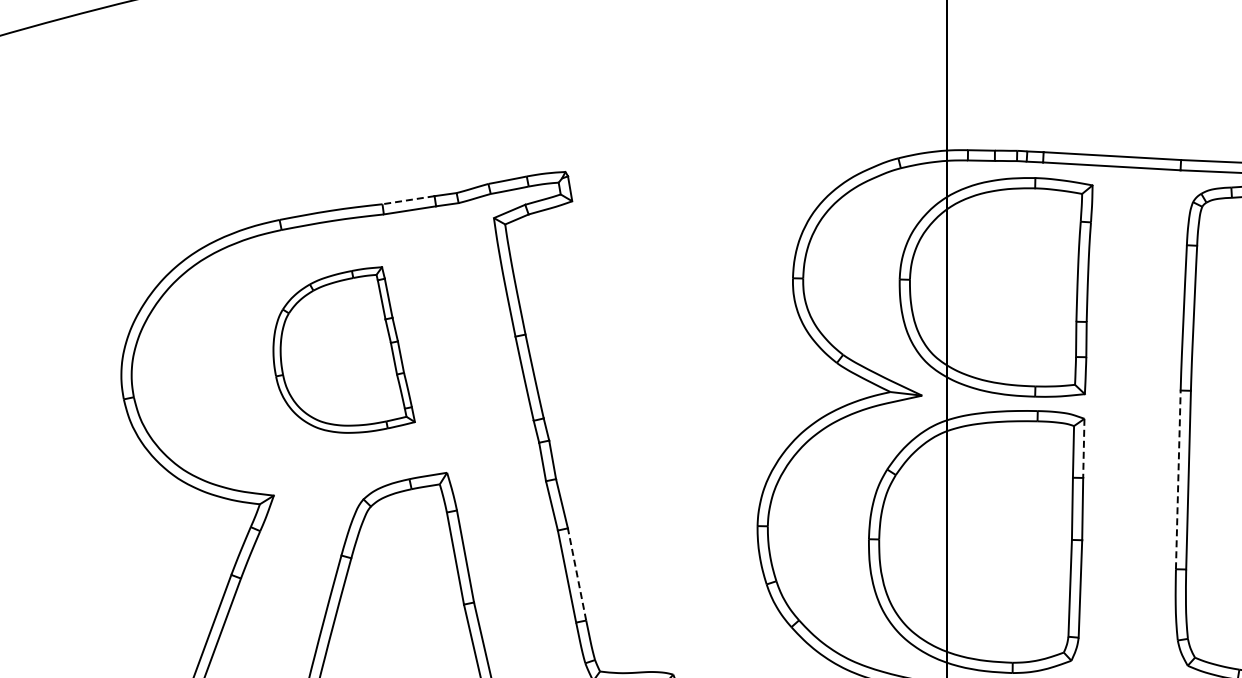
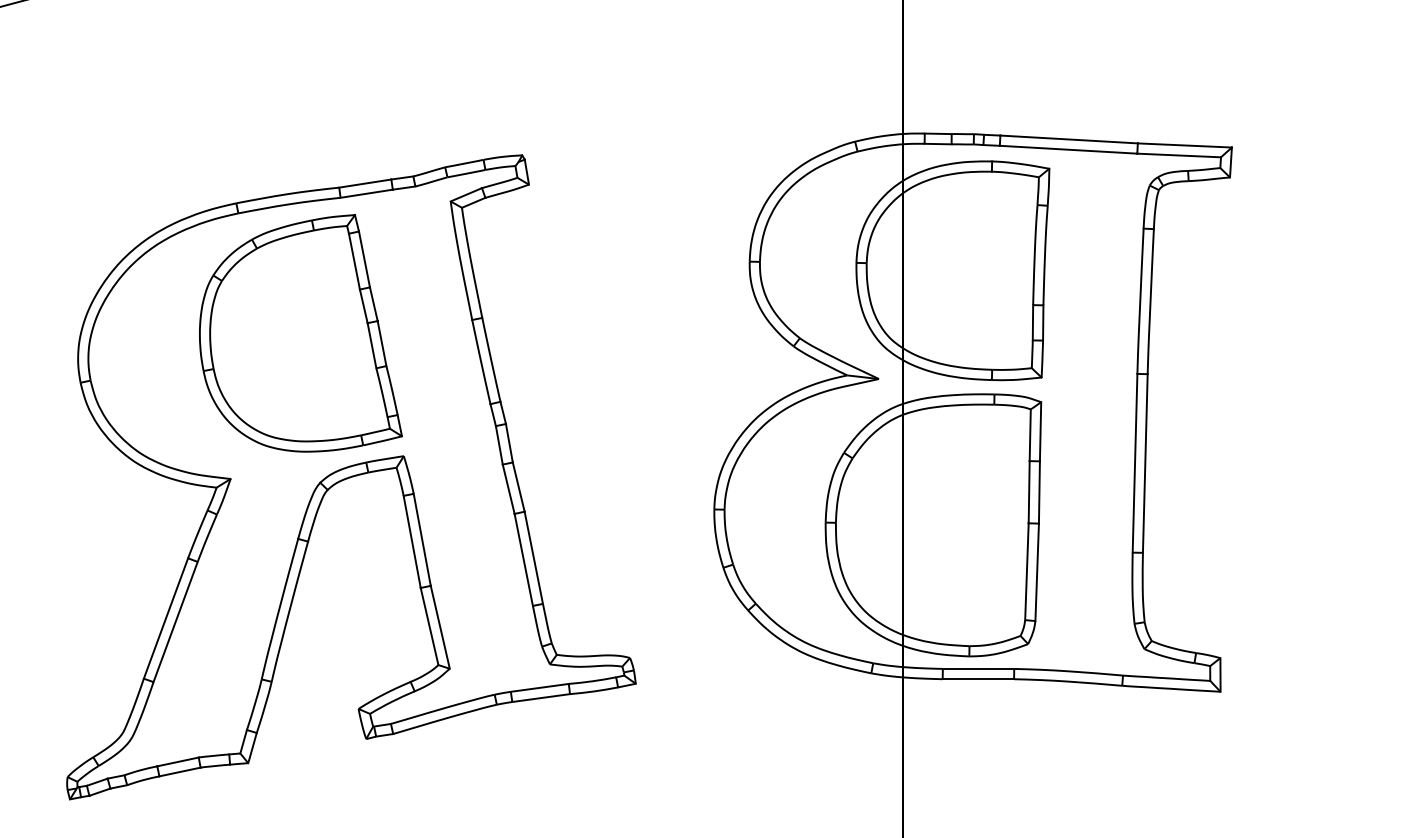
line: (407, 200) -> (364, 183), dashed -> solid
part: (343, 350) -> (300, 333), size x1.43
line: (1083, 448) -> (1040, 431), dashed -> solid
line: (1178, 479) -> (1135, 462), dashed -> solid
line: (576, 574) -> (533, 557), dashed -> solid

